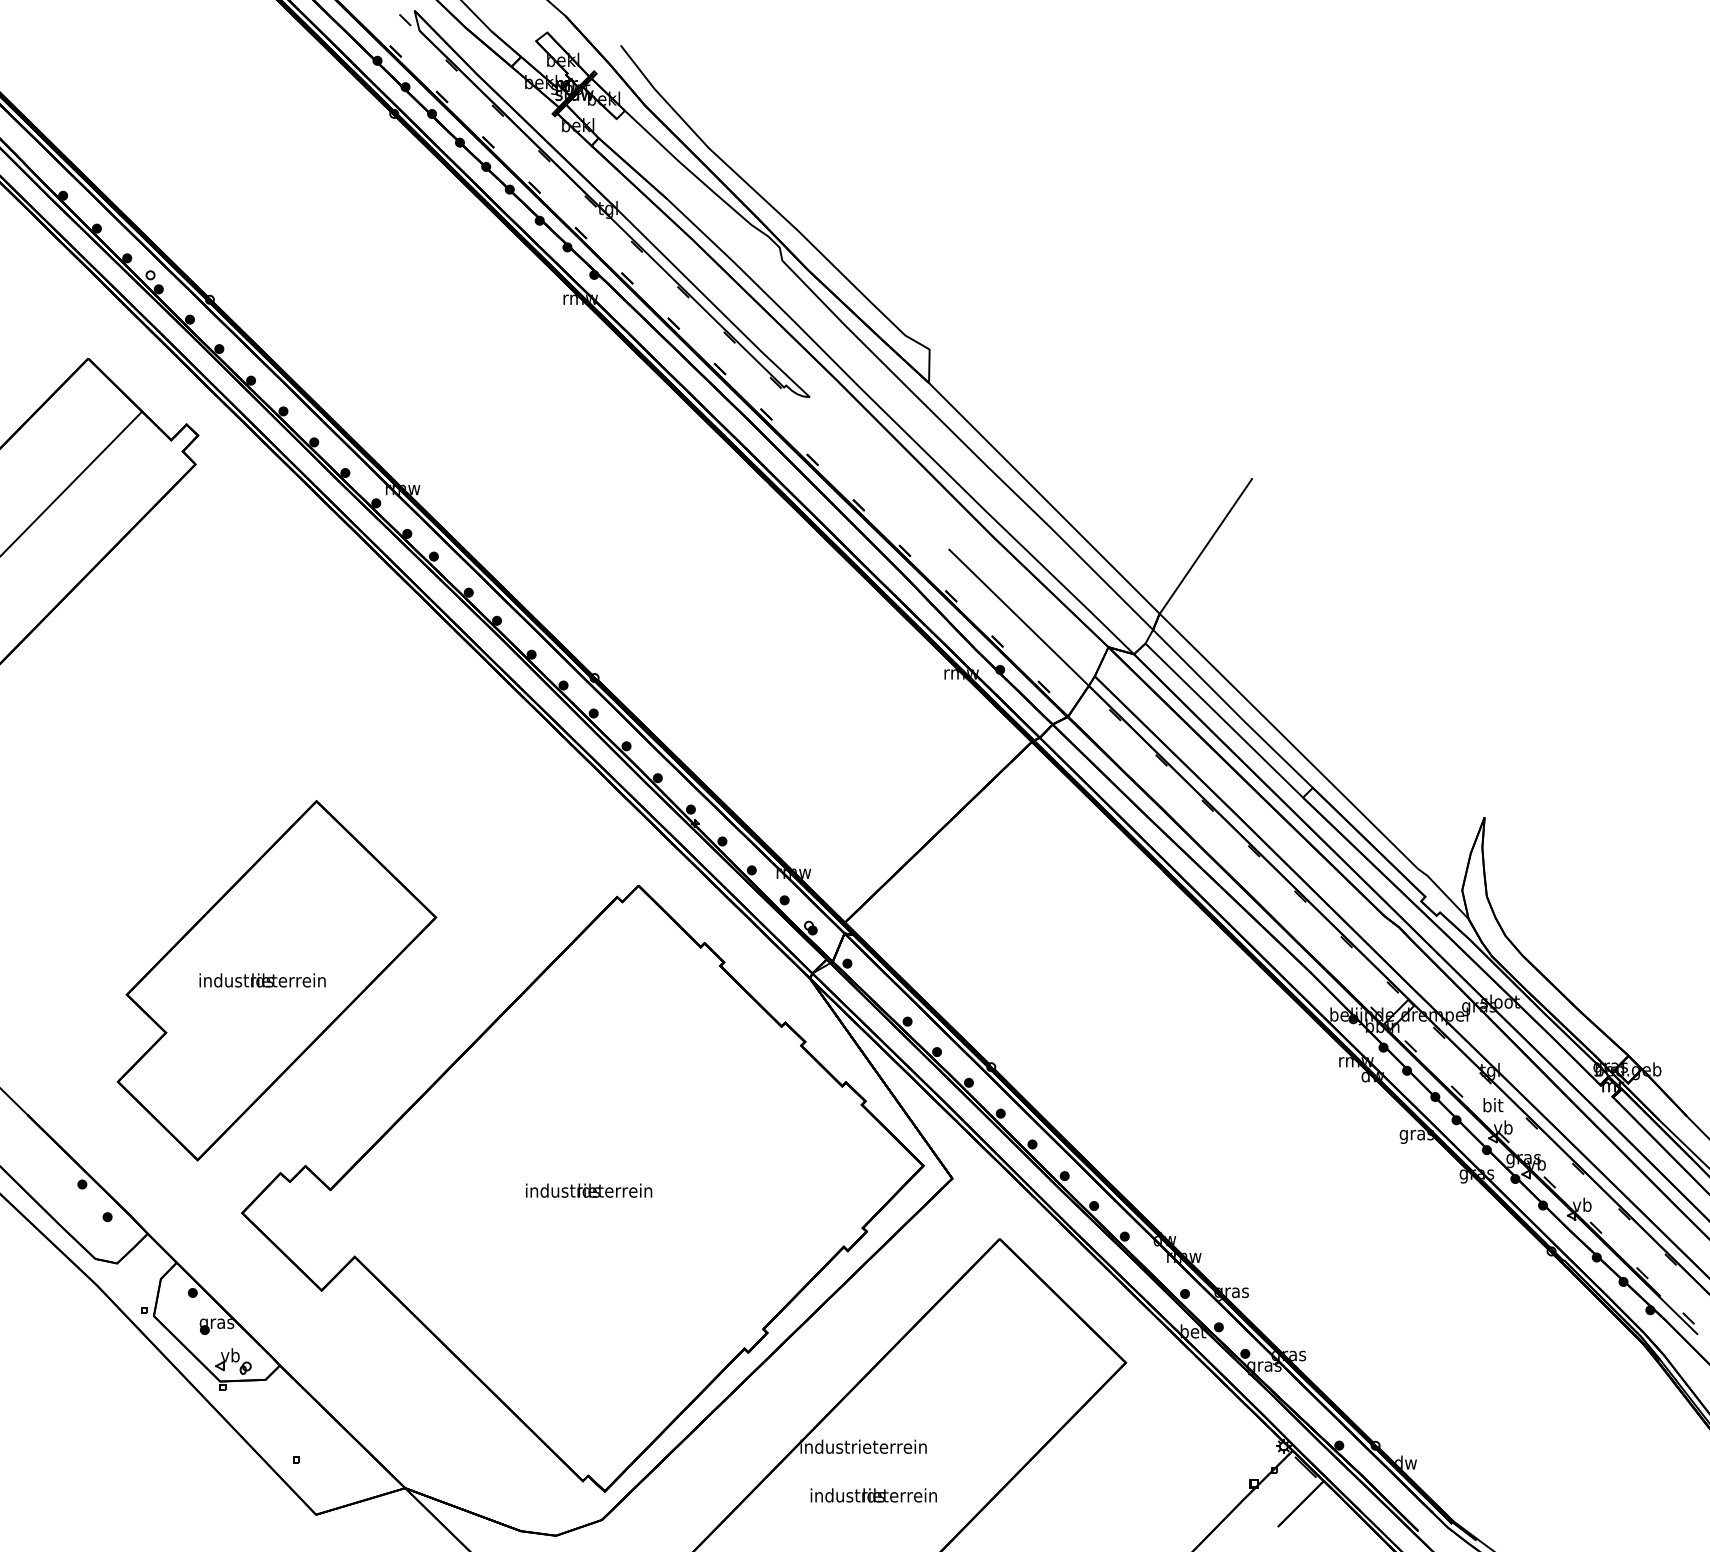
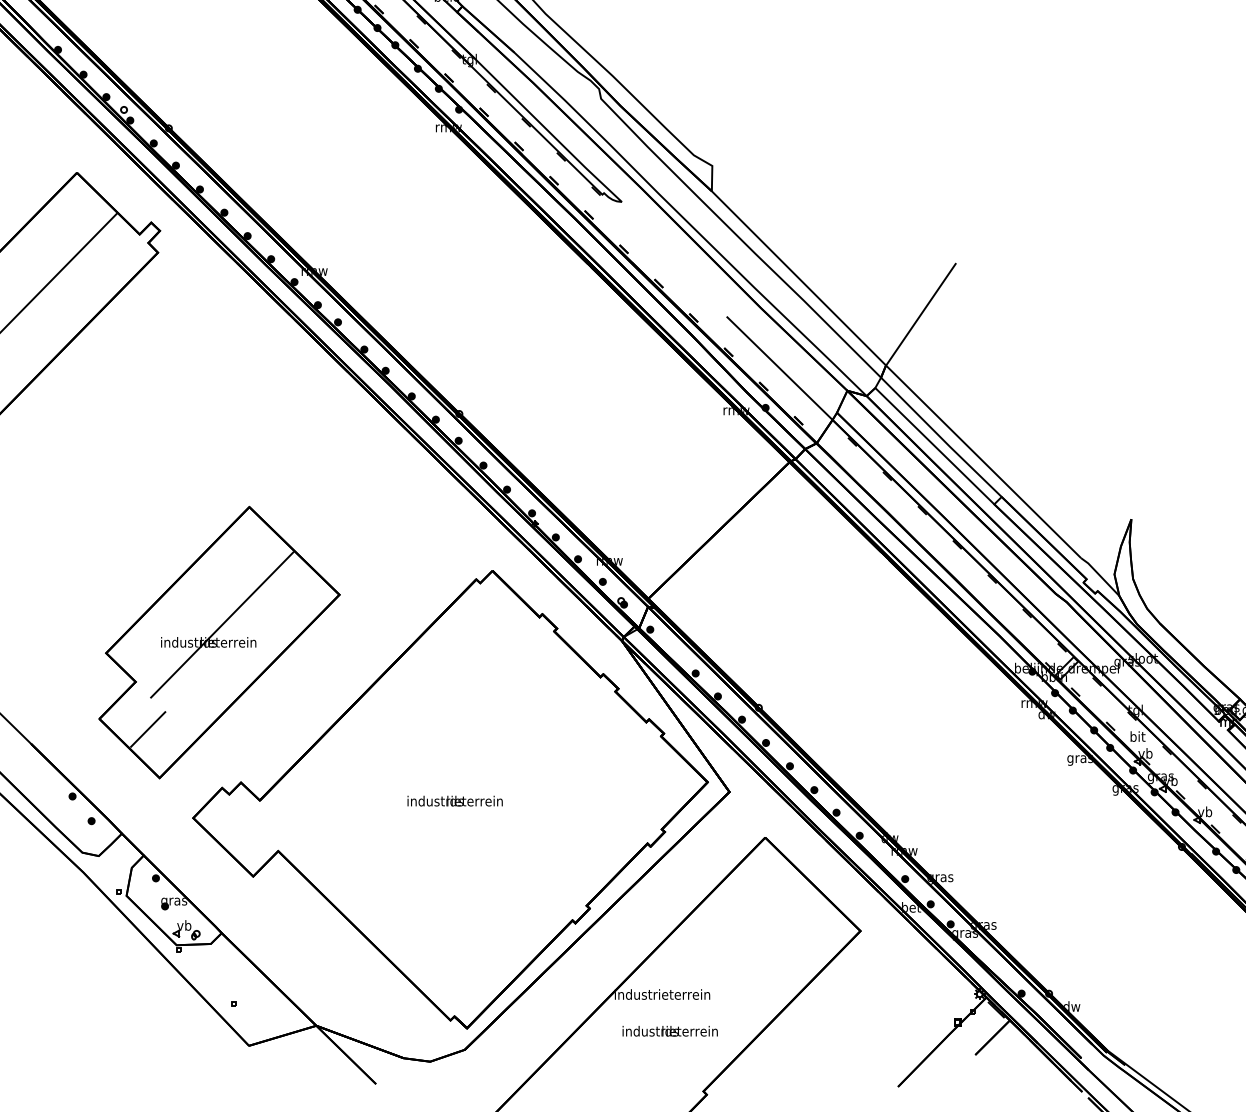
line: (280, 957) -> (222, 625), added
line: (182, 1095) -> (148, 729), added

